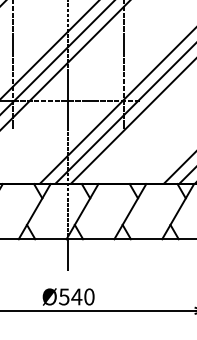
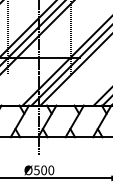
text: (75, 297) -> (43, 170), Ø540 -> Ø500

